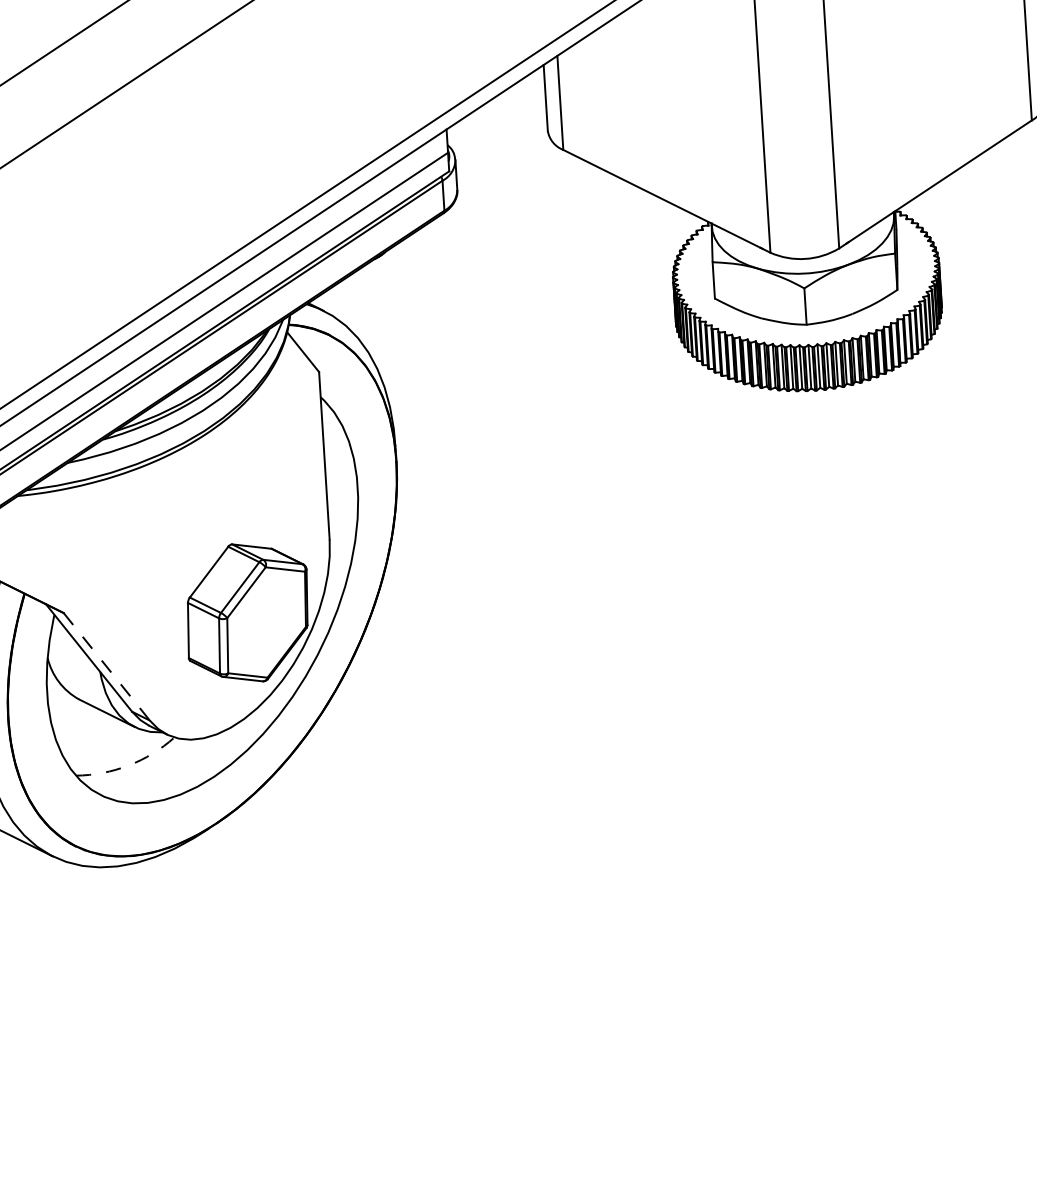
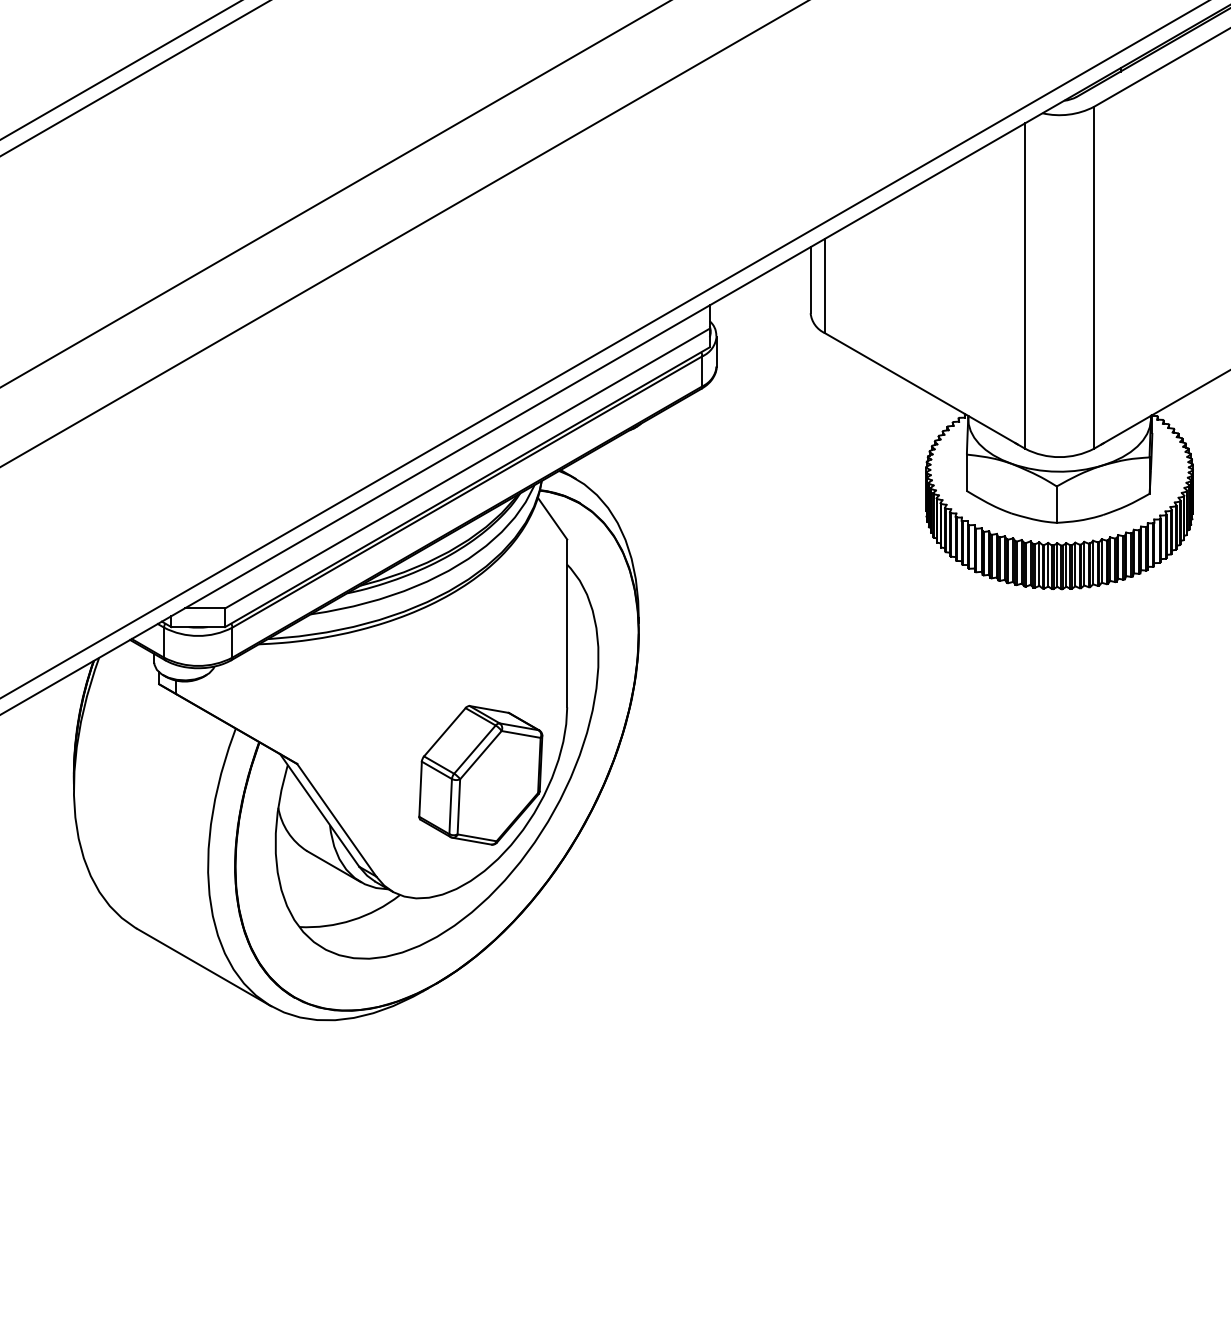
line: (106, 667) -> (336, 820), dashed -> solid
arc: (128, 765) -> (352, 920), dashed -> solid

